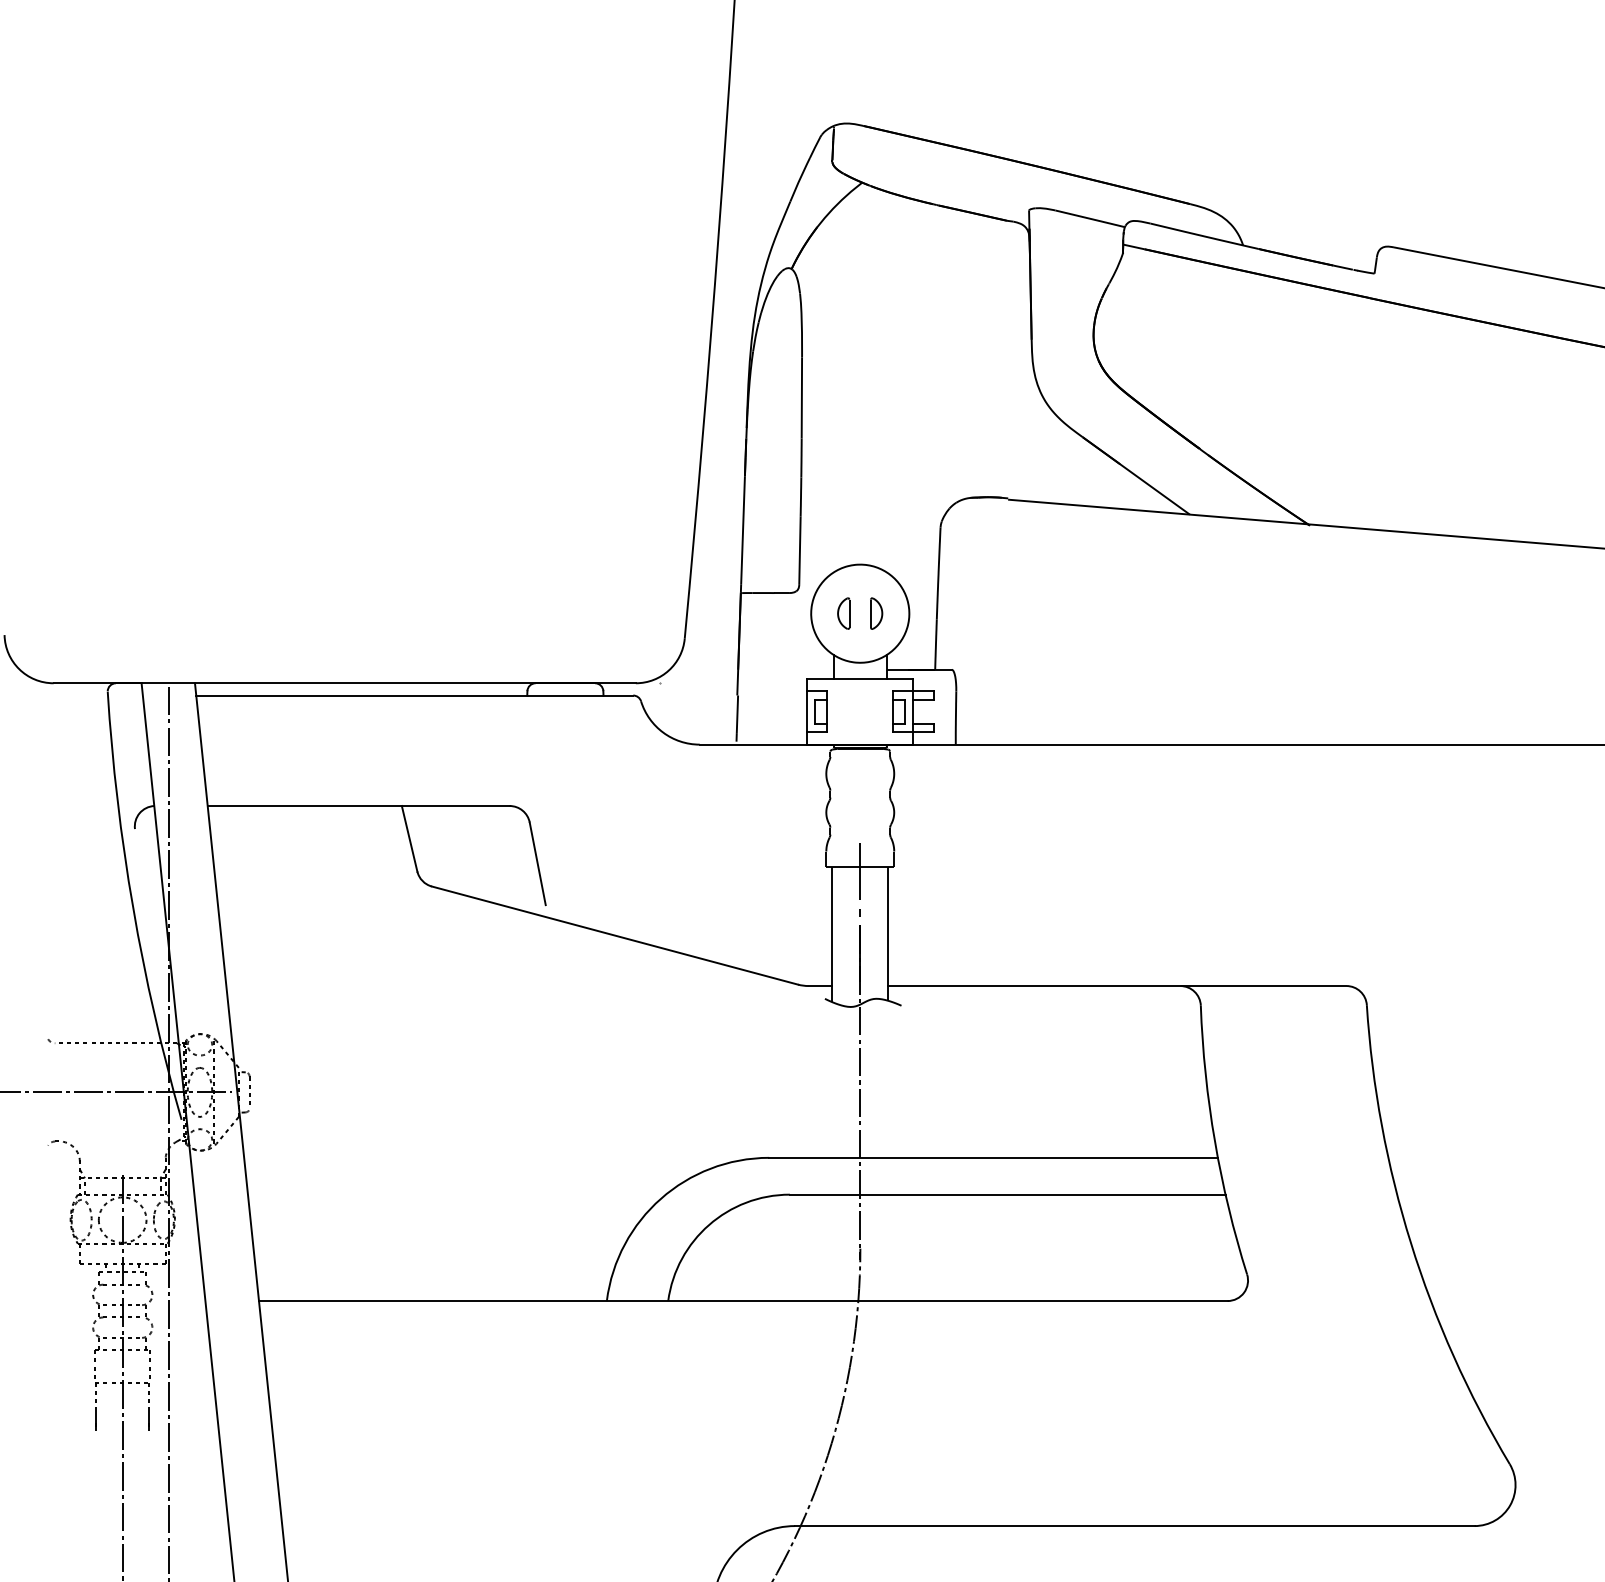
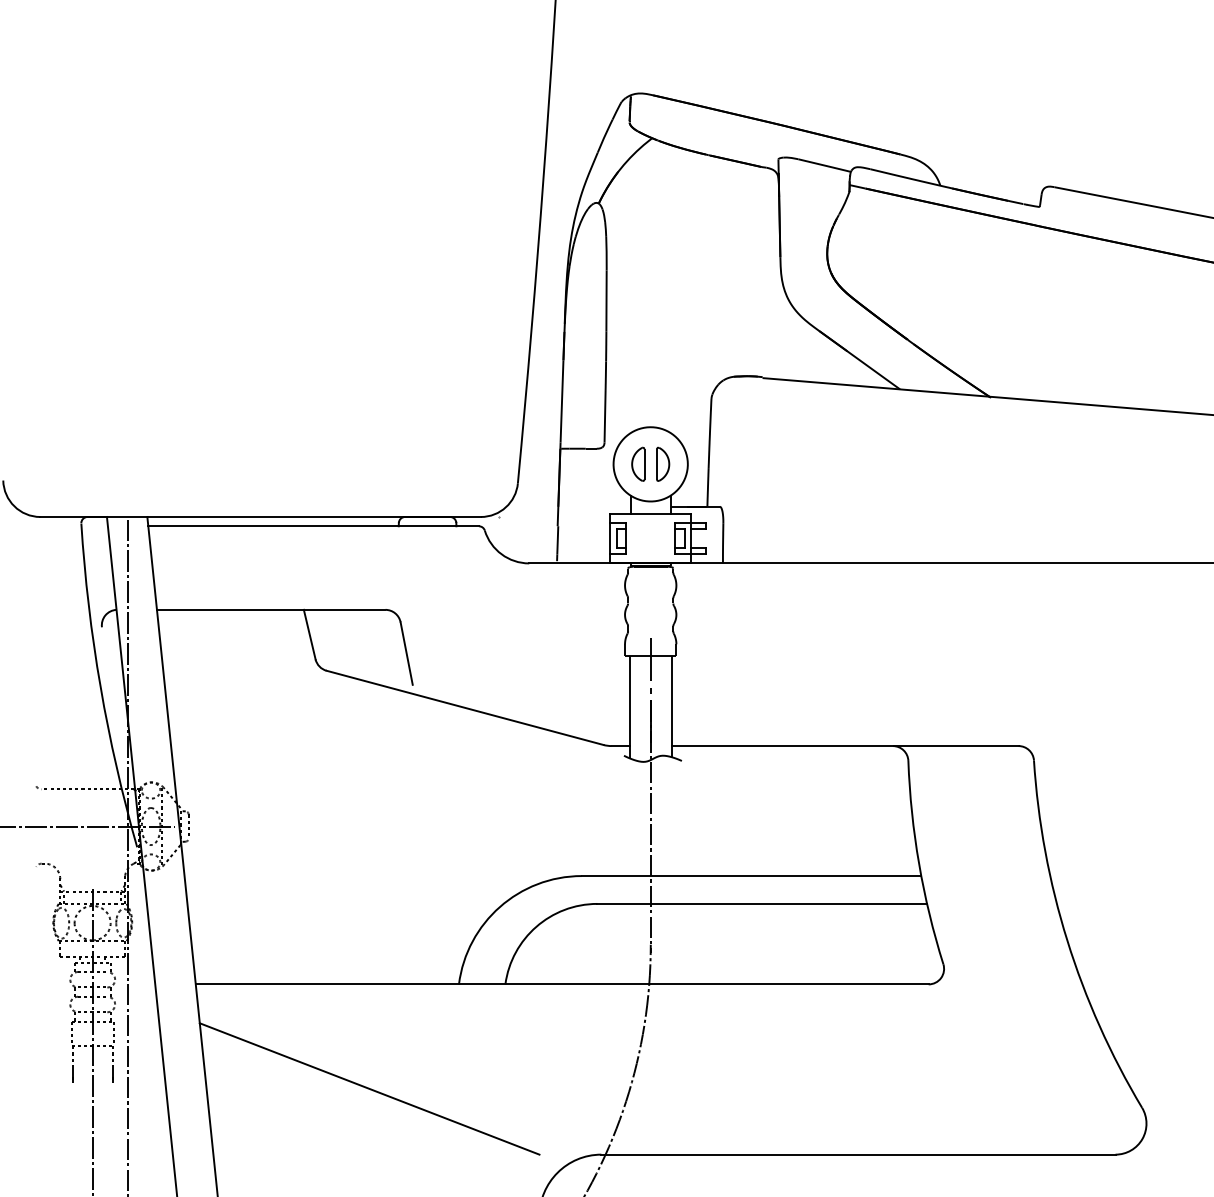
part: (843, 613) -> (638, 464), size x1.43
part: (876, 613) -> (662, 464), size x1.43
line: (488, 1439) -> (369, 1089), added

